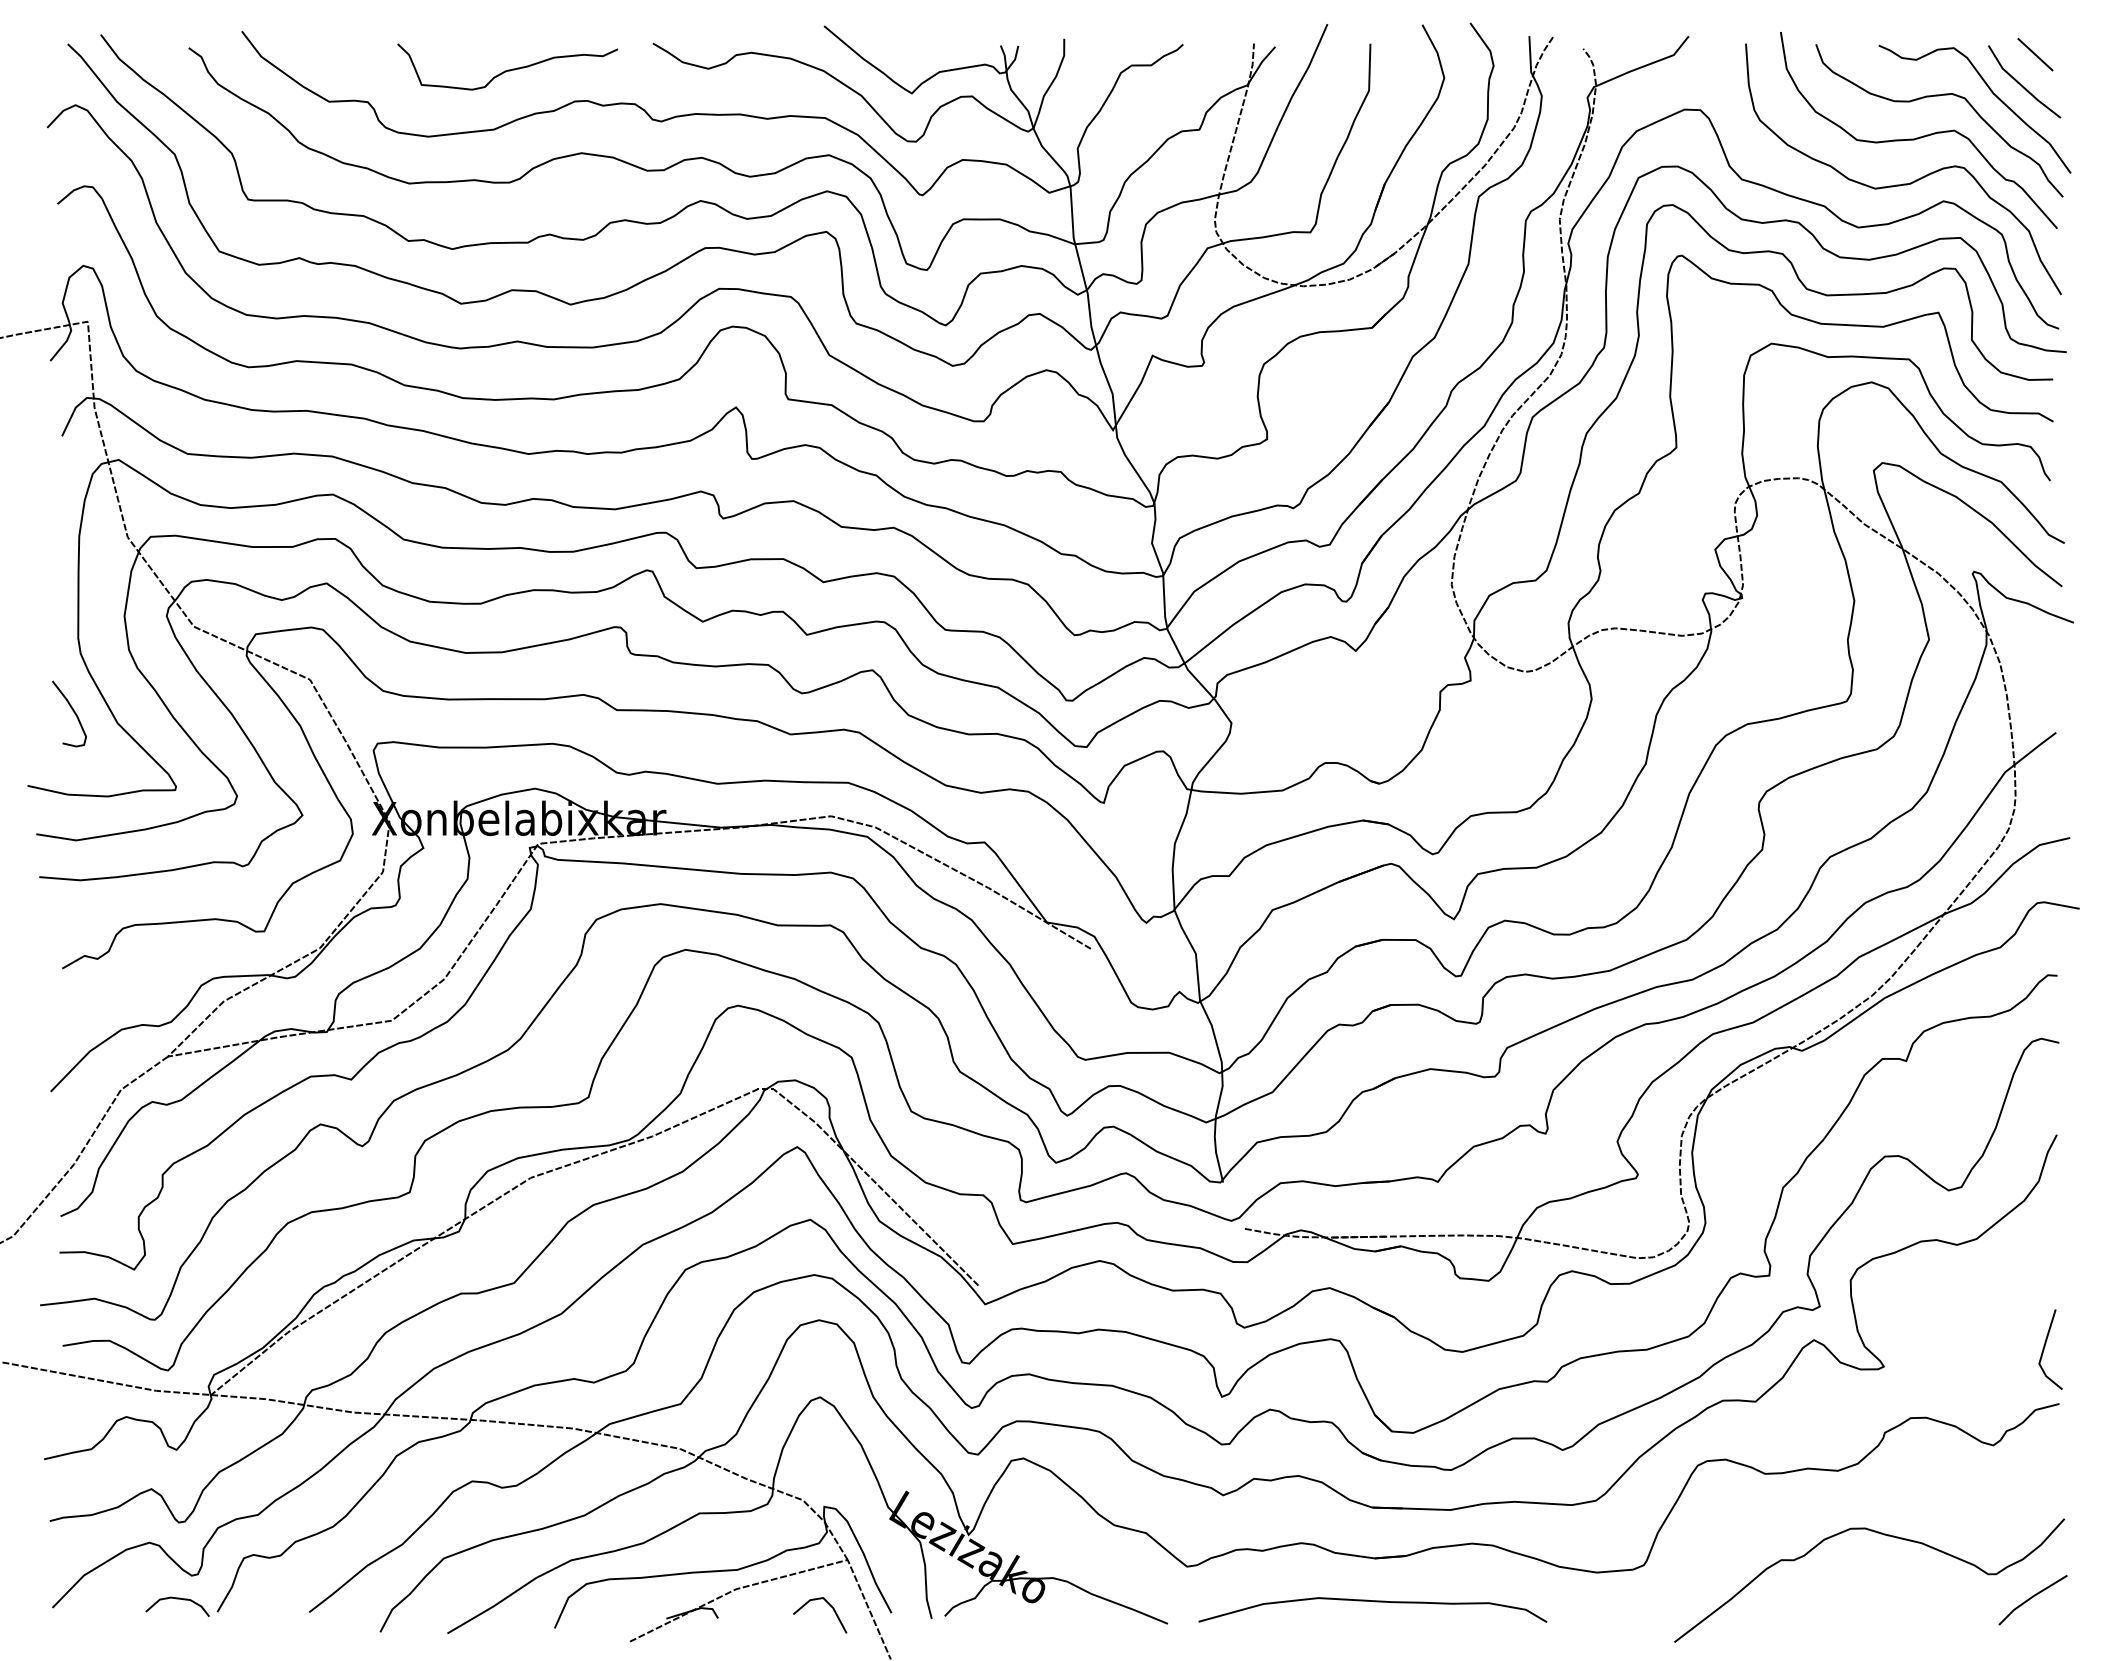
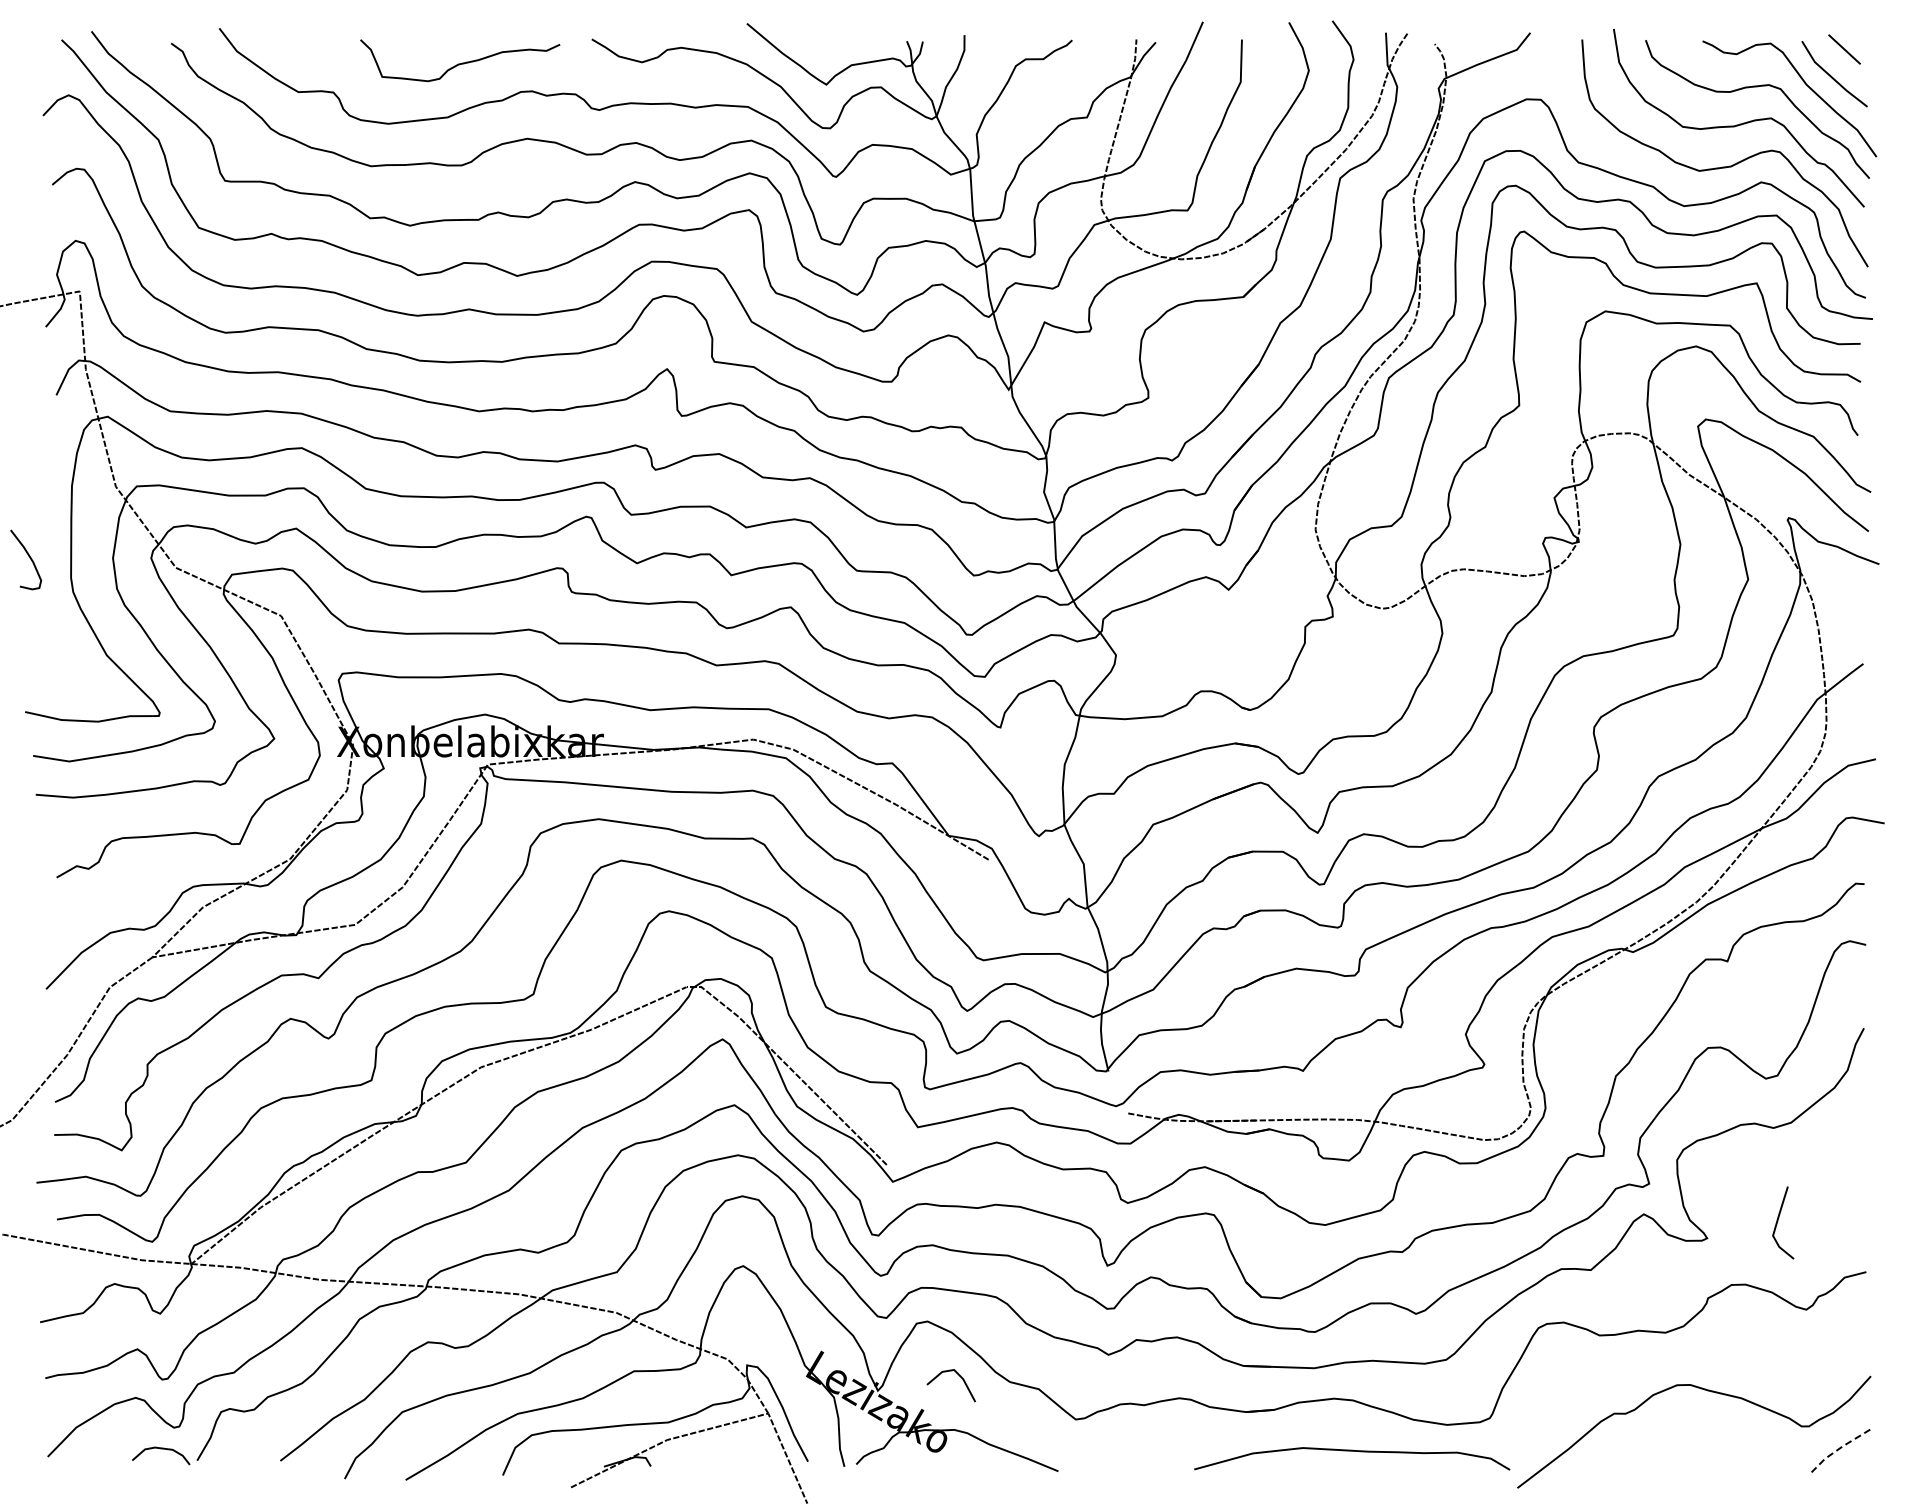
curve: (73, 712) -> (29, 558), moved
line: (2045, 1348) -> (1778, 1221), moved
line: (2030, 1597) -> (1840, 1447), solid -> dashed
curve: (1373, 1601) -> (1352, 1451), moved
line: (829, 1605) -> (959, 1376), moved

